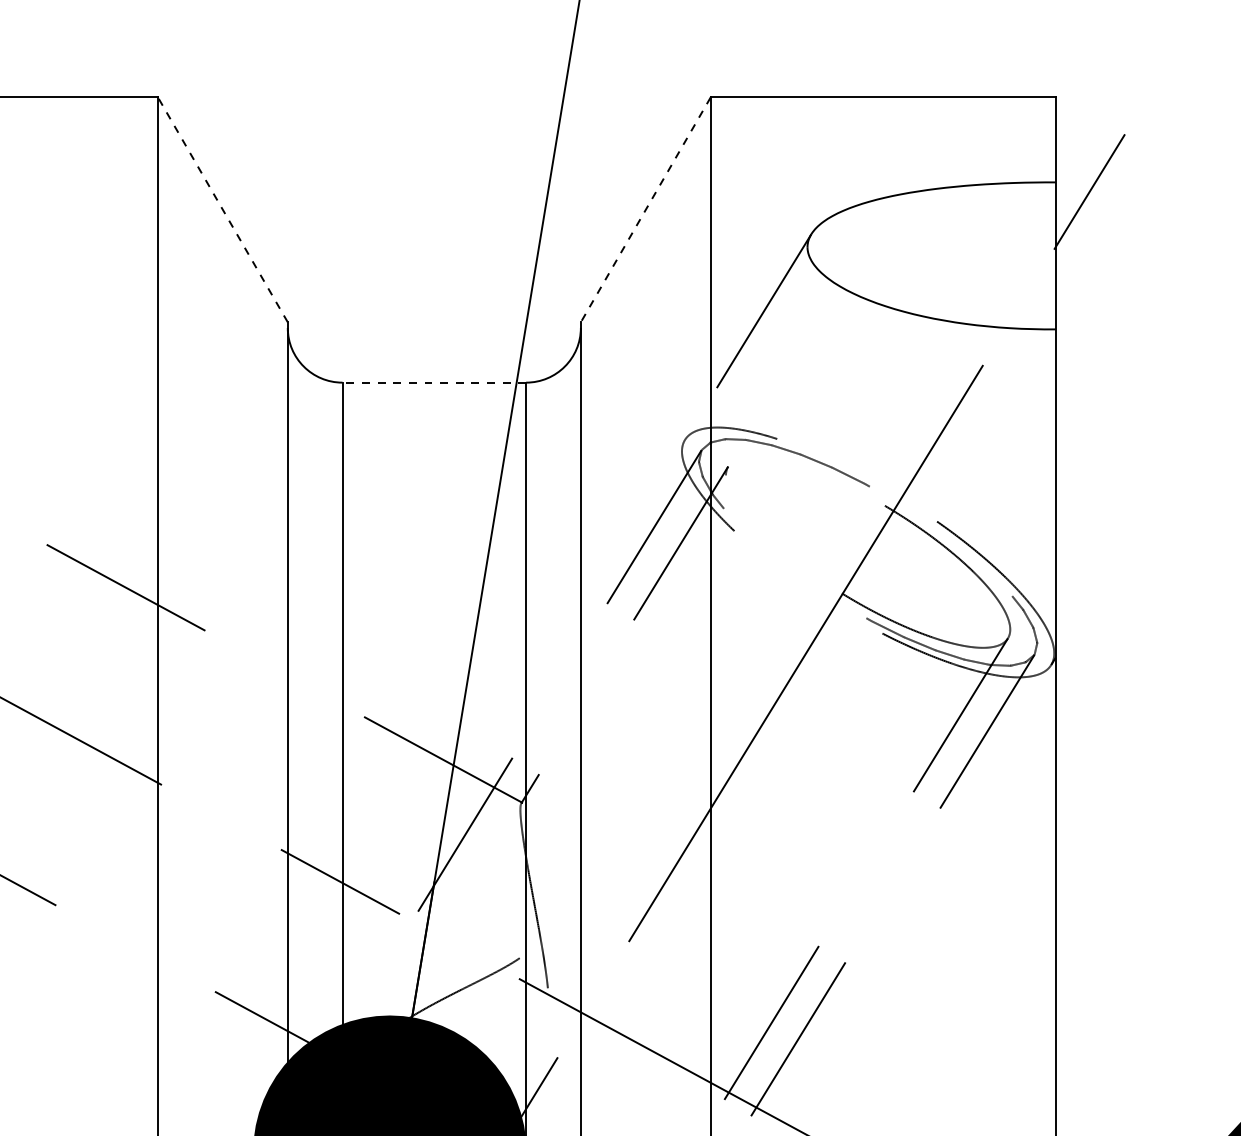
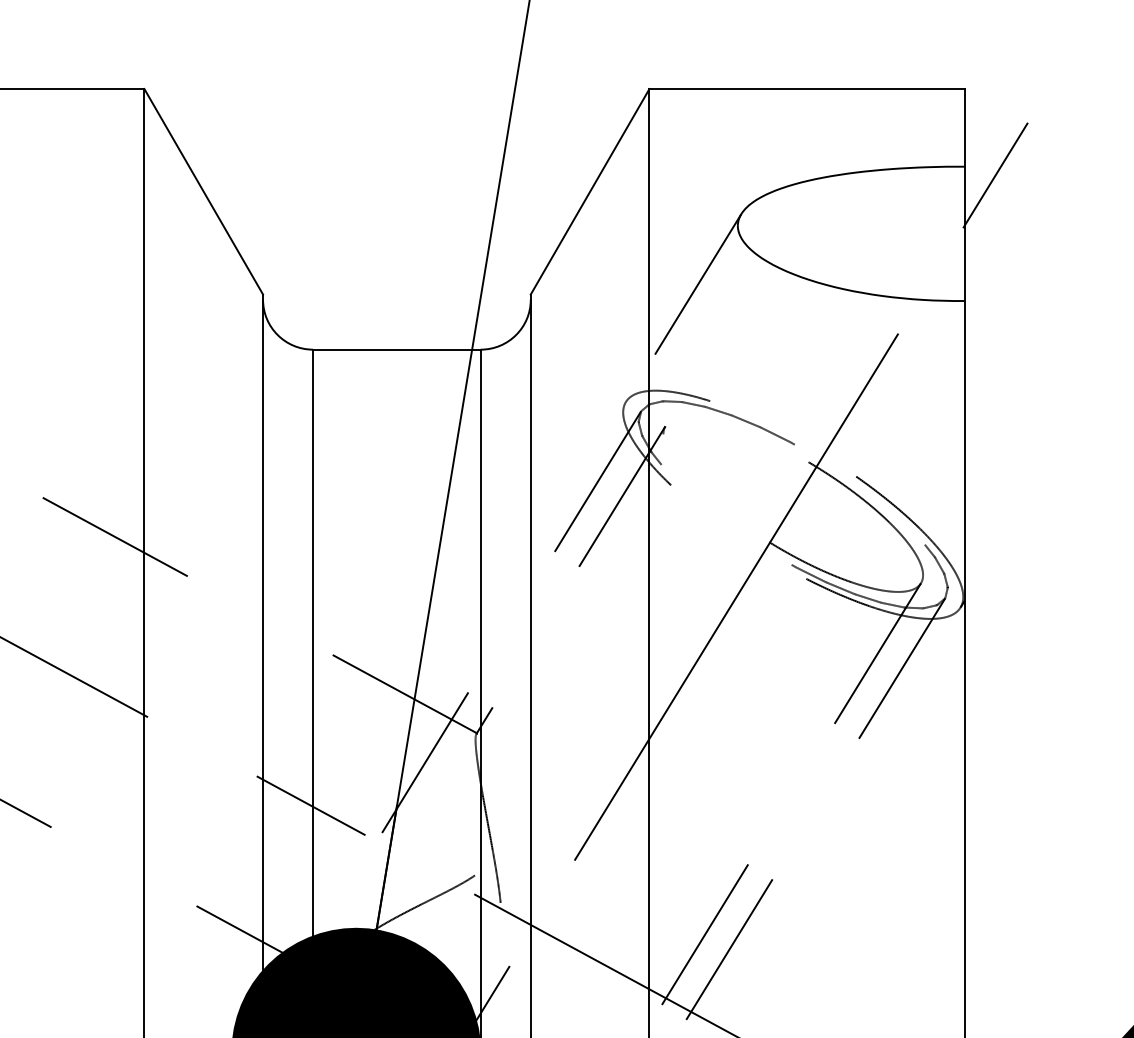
line: (222, 209) -> (203, 191), dashed -> solid
line: (645, 209) -> (589, 191), dashed -> solid
line: (434, 382) -> (397, 349), dashed -> solid

